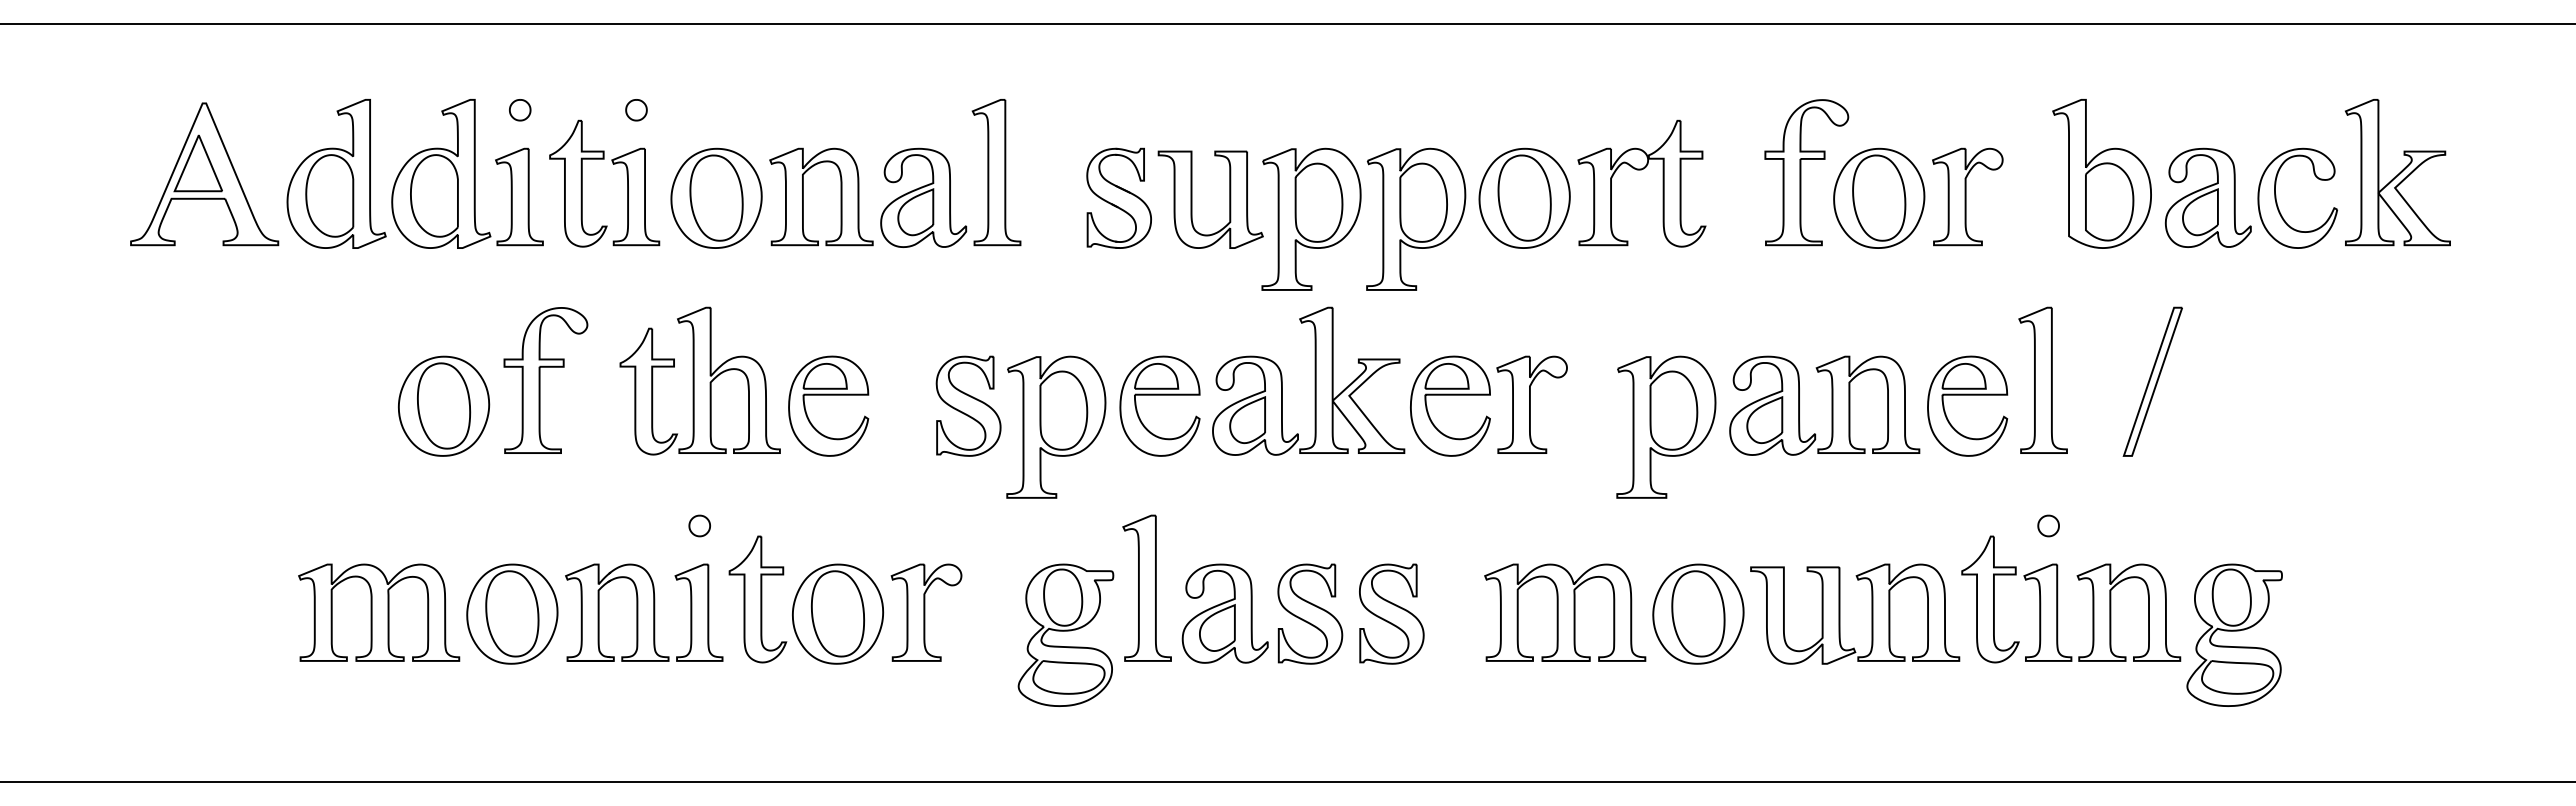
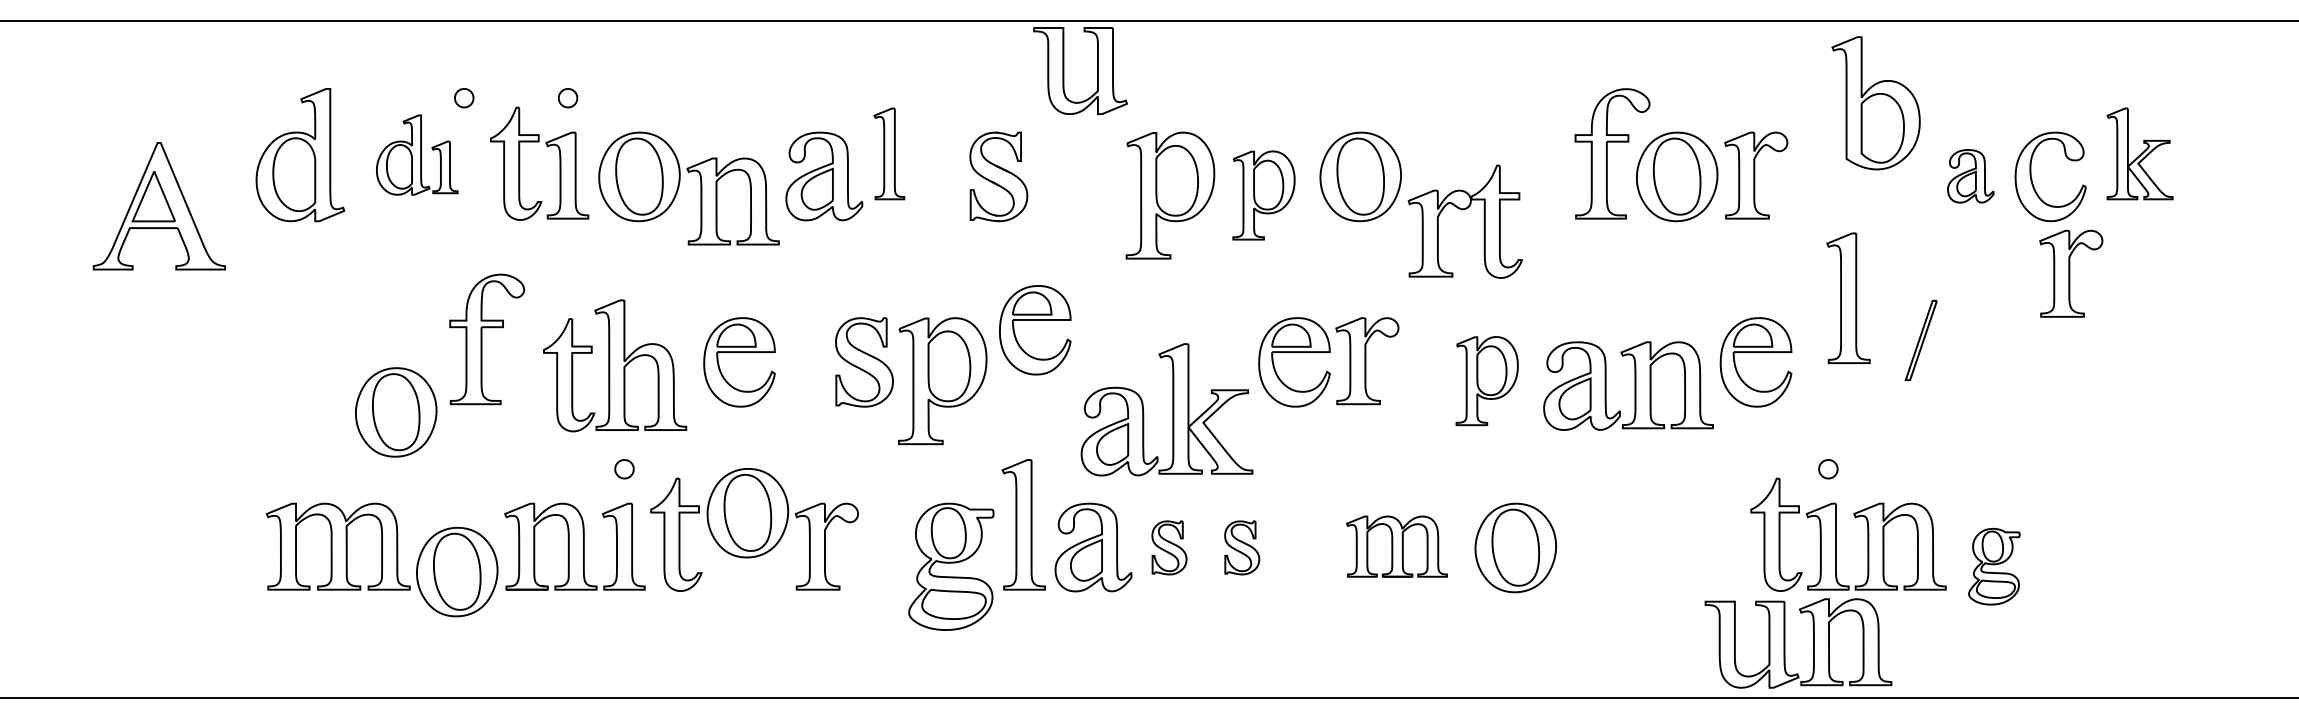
part: (1641, 170) -> (1464, 210), moved
part: (996, 172) -> (889, 153), size x0.7
part: (2397, 172) -> (2139, 153), size x0.7
part: (467, 173) -> (417, 154), size x0.6
part: (2101, 173) -> (1875, 102), moved
part: (204, 174) -> (159, 206), moved
part: (803, 196) -> (717, 201), moved
part: (2207, 197) -> (1970, 176), size x0.6
part: (1192, 199) -> (1064, 70), moved
part: (1416, 218) -> (1264, 194), size x0.7
part: (2320, 306) -> (2071, 273), added
part: (2042, 379) -> (1847, 297), moved
part: (699, 380) -> (614, 365), moved
part: (1308, 380) -> (1166, 409), moved
part: (2152, 381) -> (1921, 340), size x0.6
part: (1159, 395) -> (1034, 320), moved
part: (444, 405) -> (396, 411), moved
part: (1831, 405) -> (1634, 385), moved
part: (1666, 426) -> (1487, 380), size x0.7
part: (1565, 612) -> (1397, 546), size x0.7
part: (512, 613) -> (457, 571), moved
part: (838, 613) -> (748, 512), moved
part: (1310, 613) -> (1169, 547), size x0.6
part: (1391, 613) -> (1241, 547), size x0.6
part: (1840, 613) -> (1785, 642), moved
part: (2234, 634) -> (1994, 566), size x0.6

